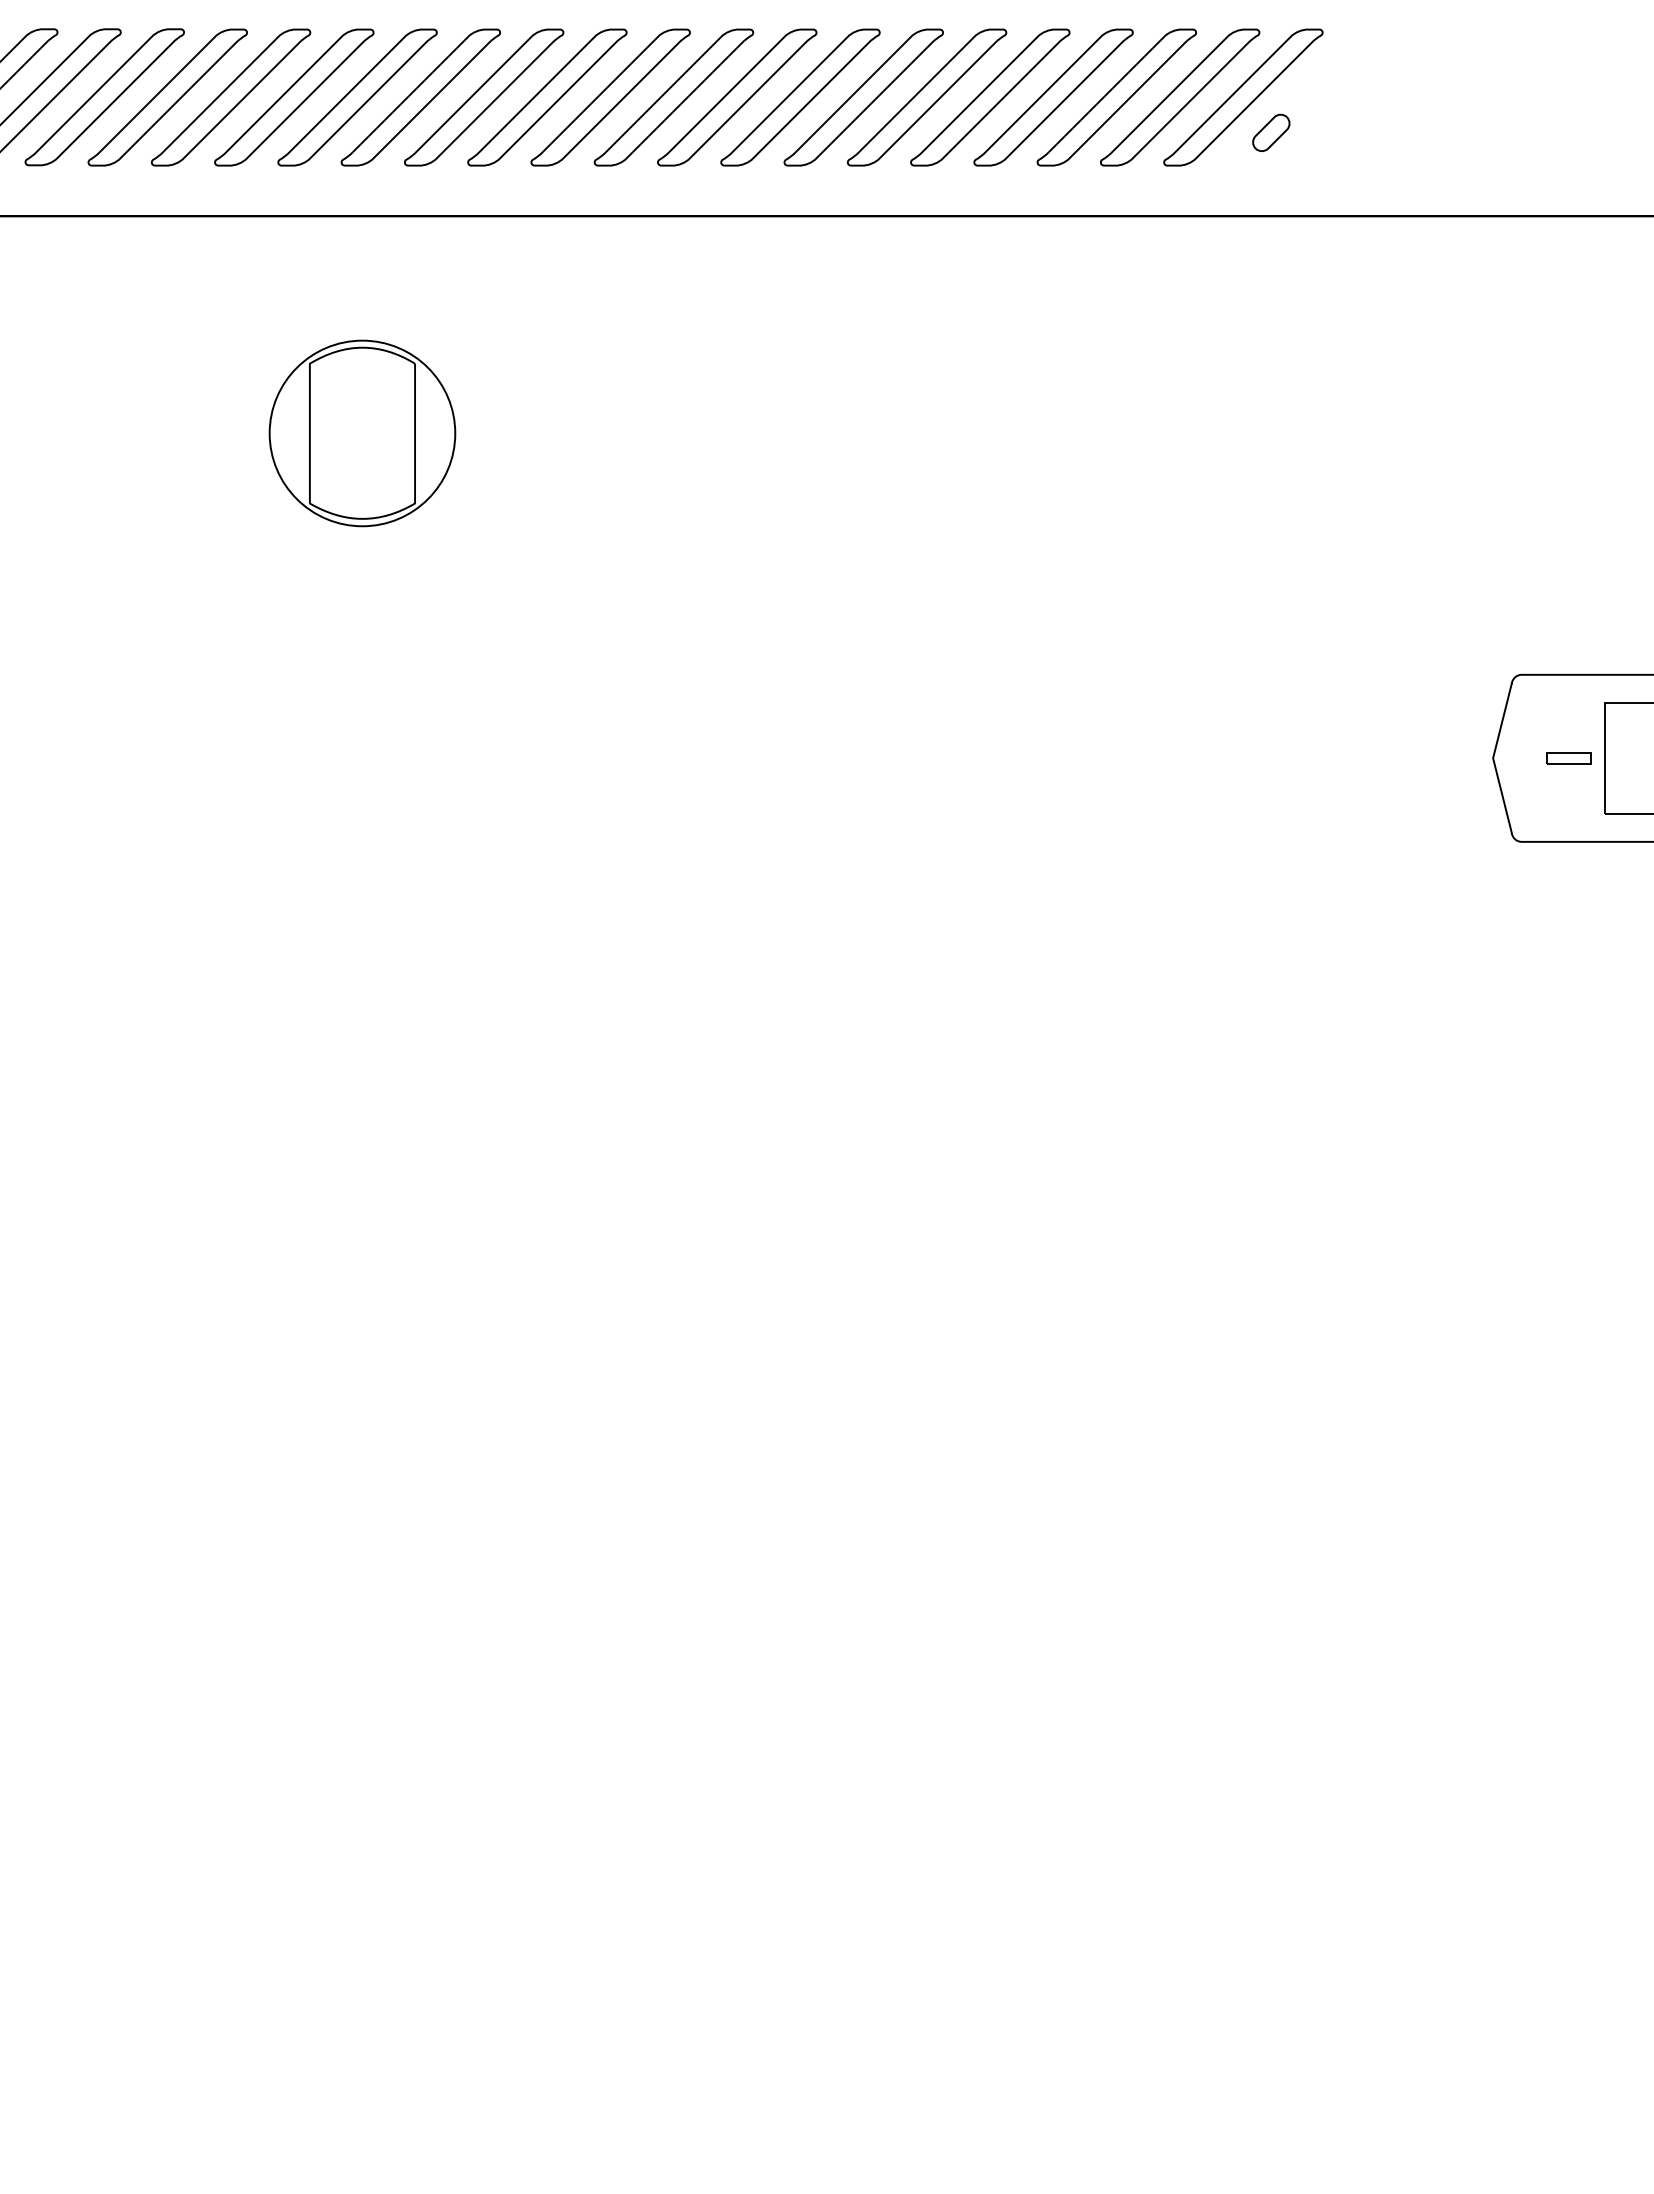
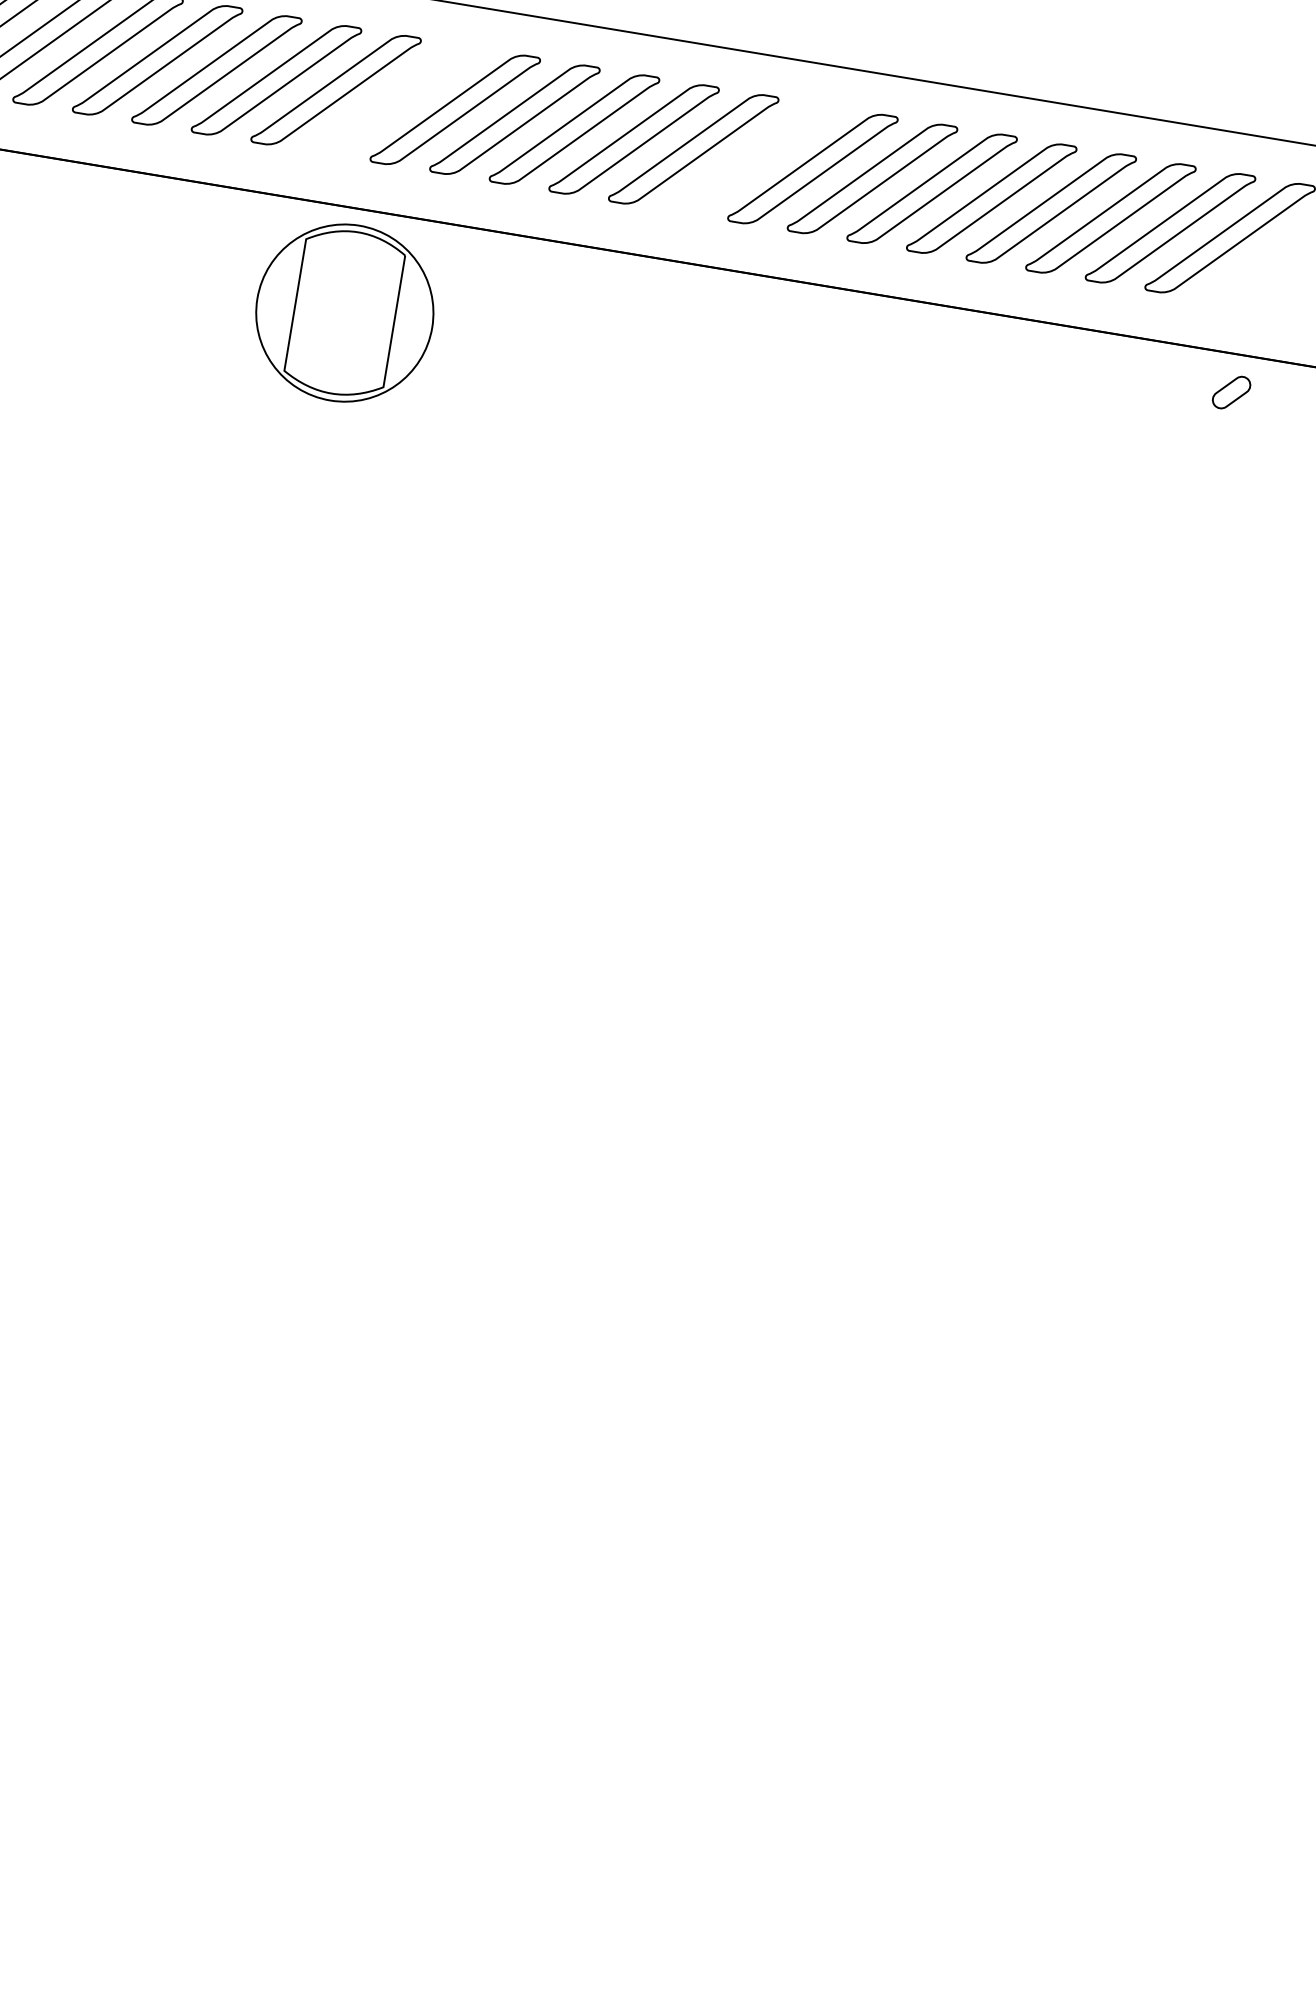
part: (357, 97) -> (395, 99), removed
part: (737, 97) -> (753, 159), removed
part: (1271, 132) -> (1231, 392), moved
part: (362, 433) -> (344, 313), moved

